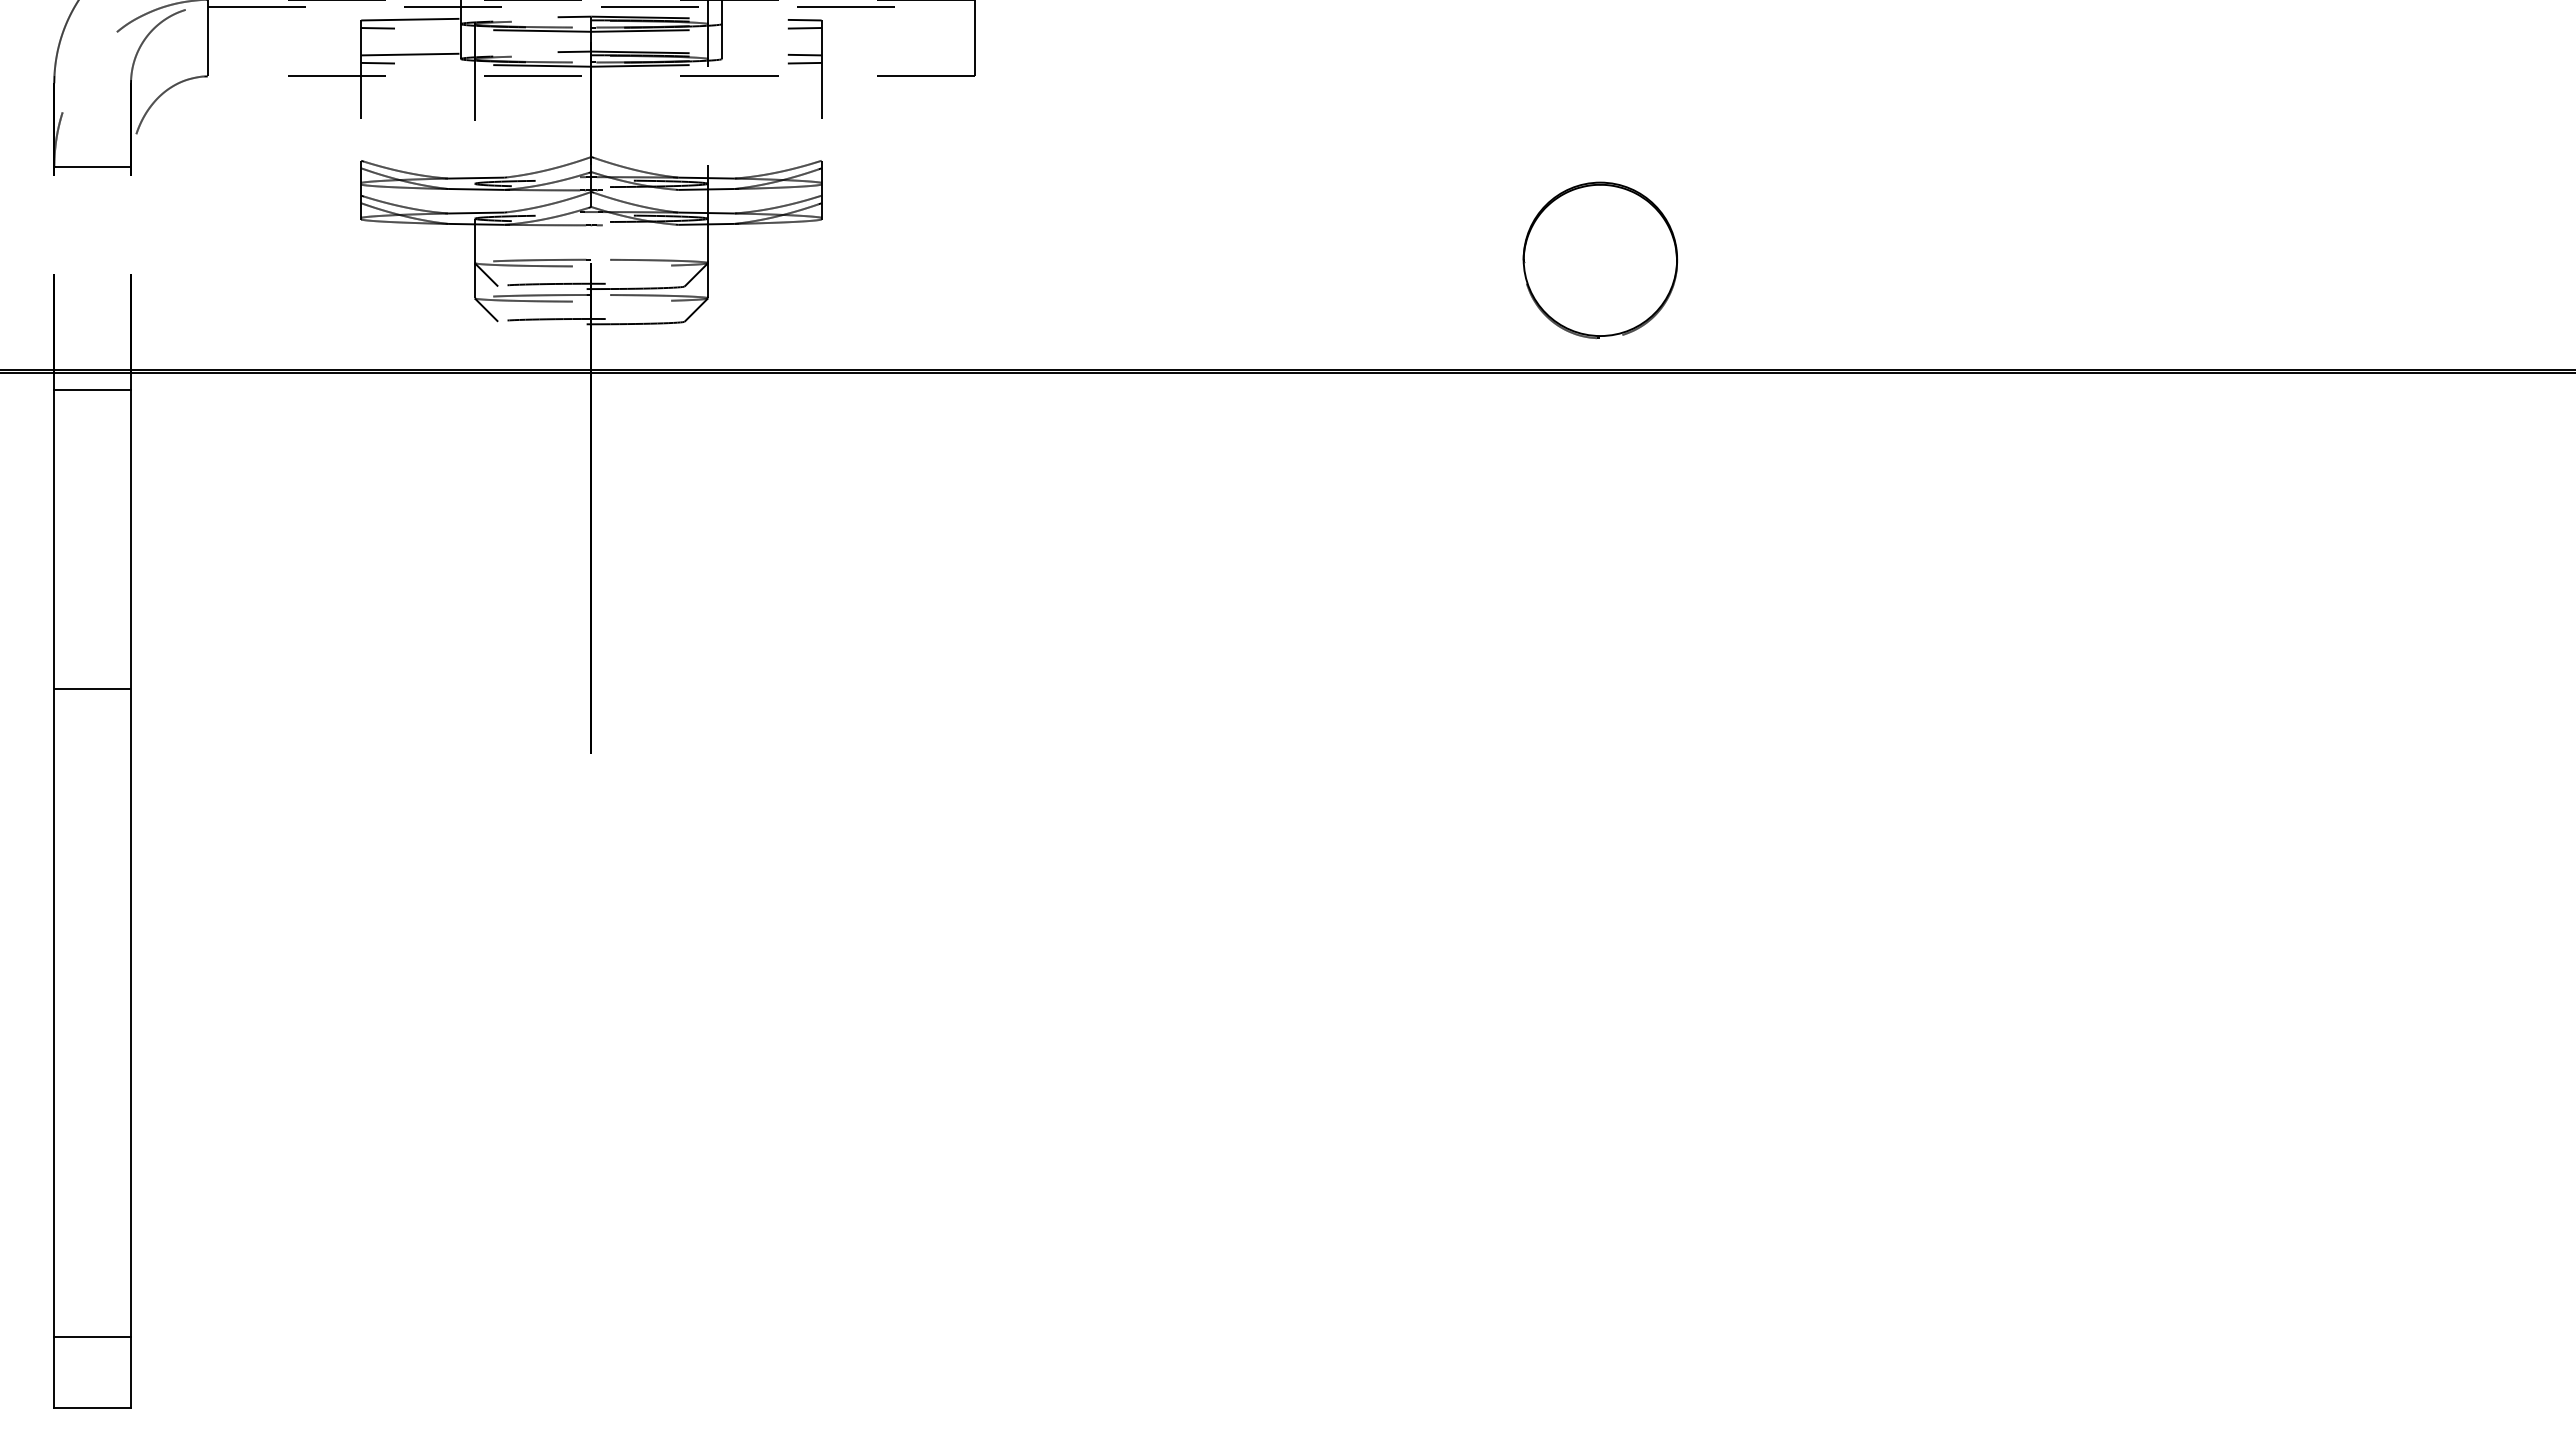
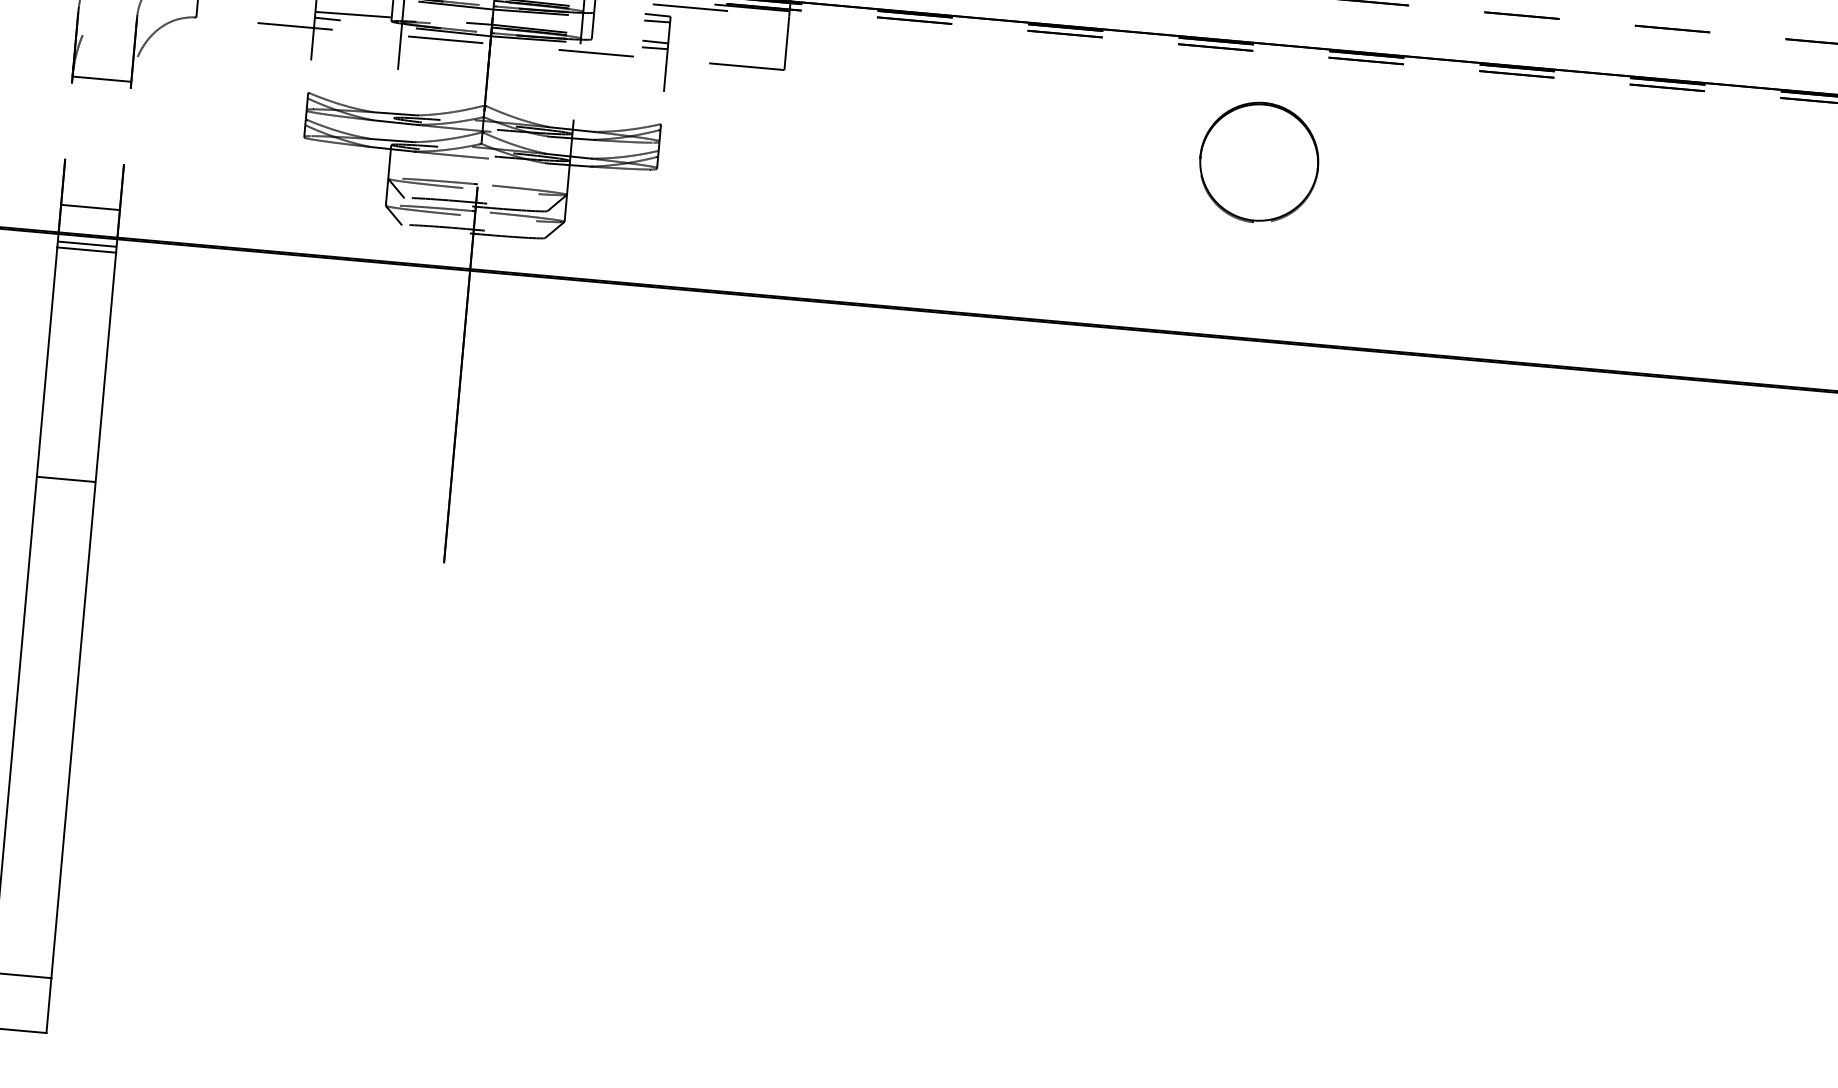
part: (1599, 260) -> (1258, 162), moved
line: (92, 334) -> (90, 207), added
line: (92, 382) -> (87, 244), added

